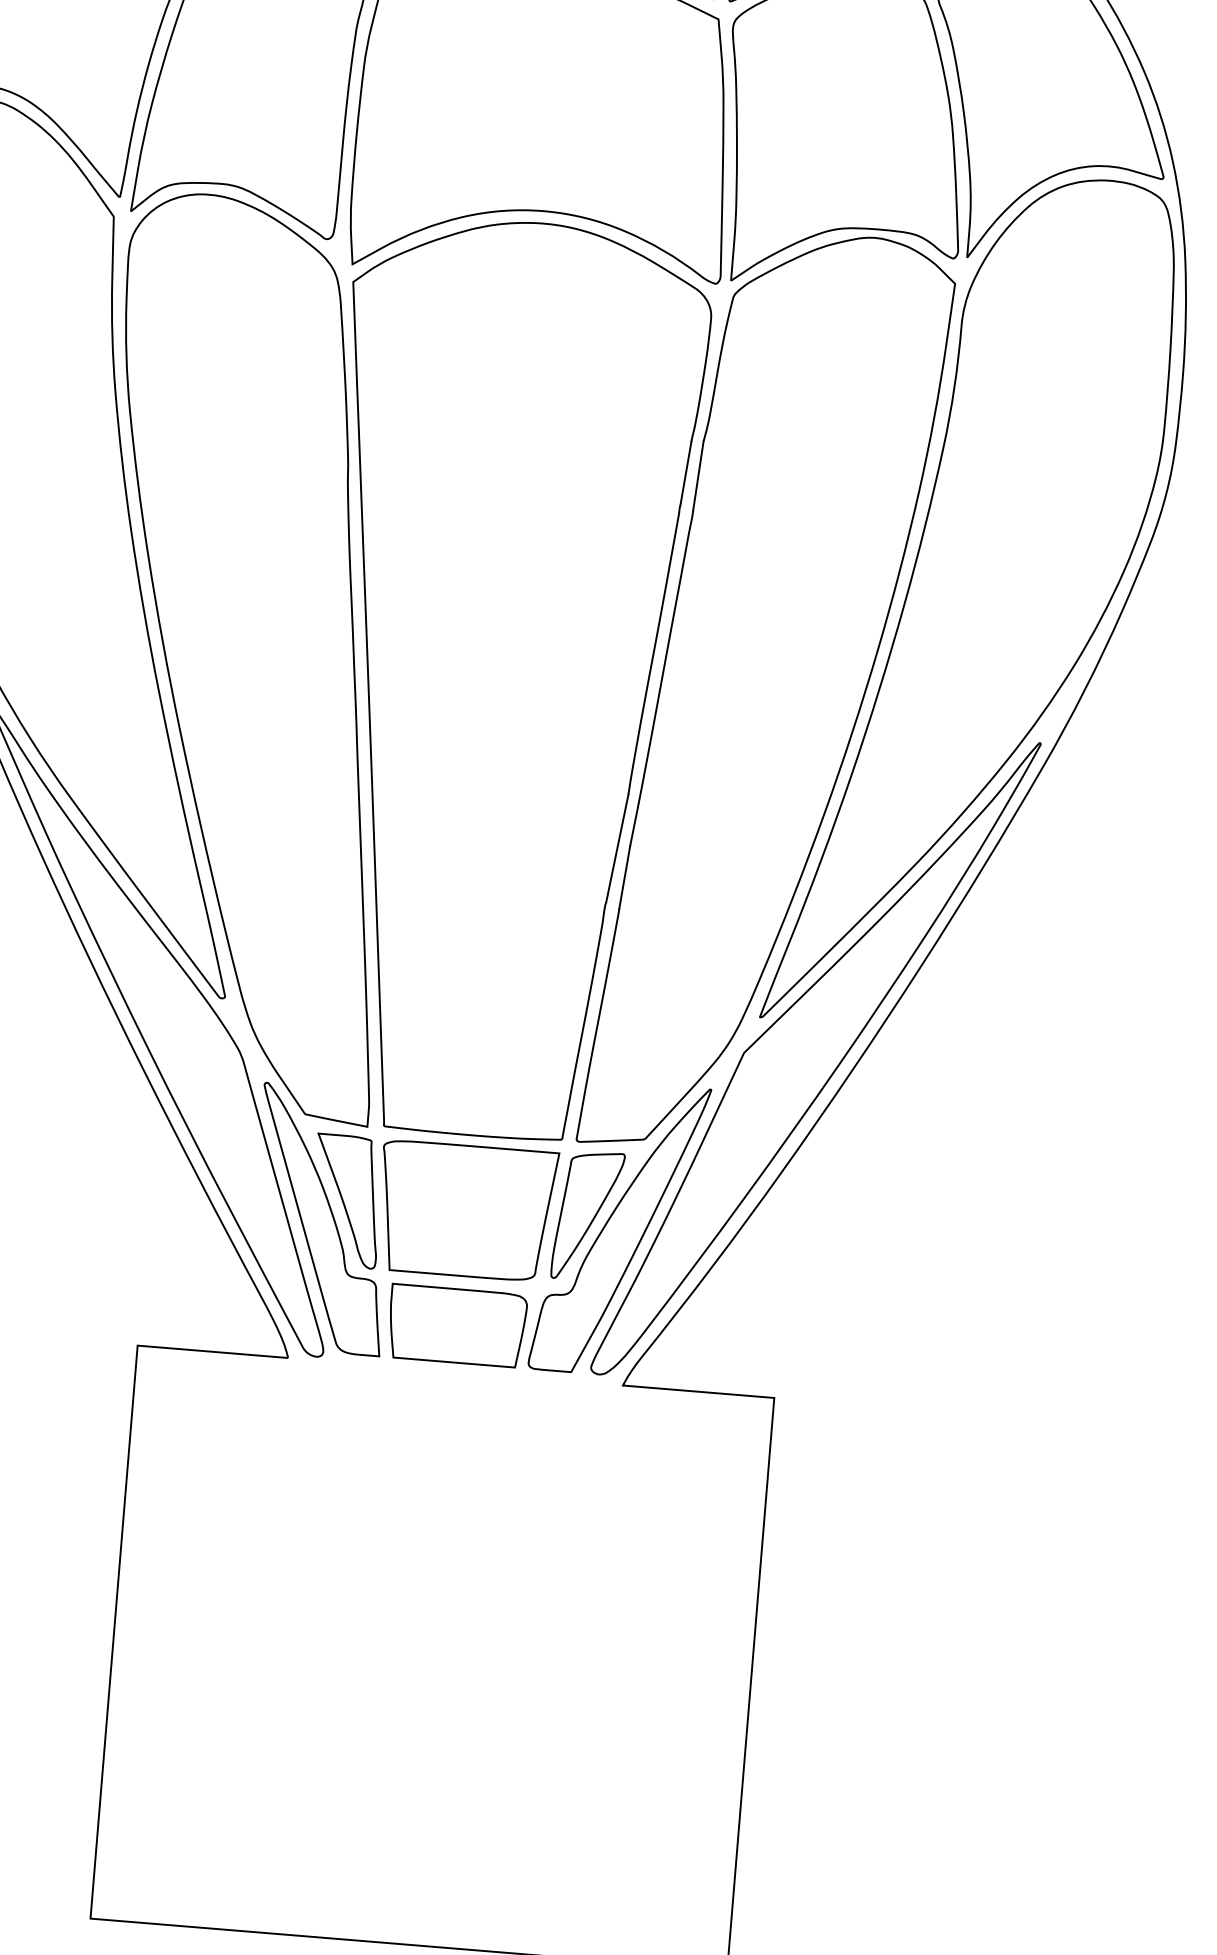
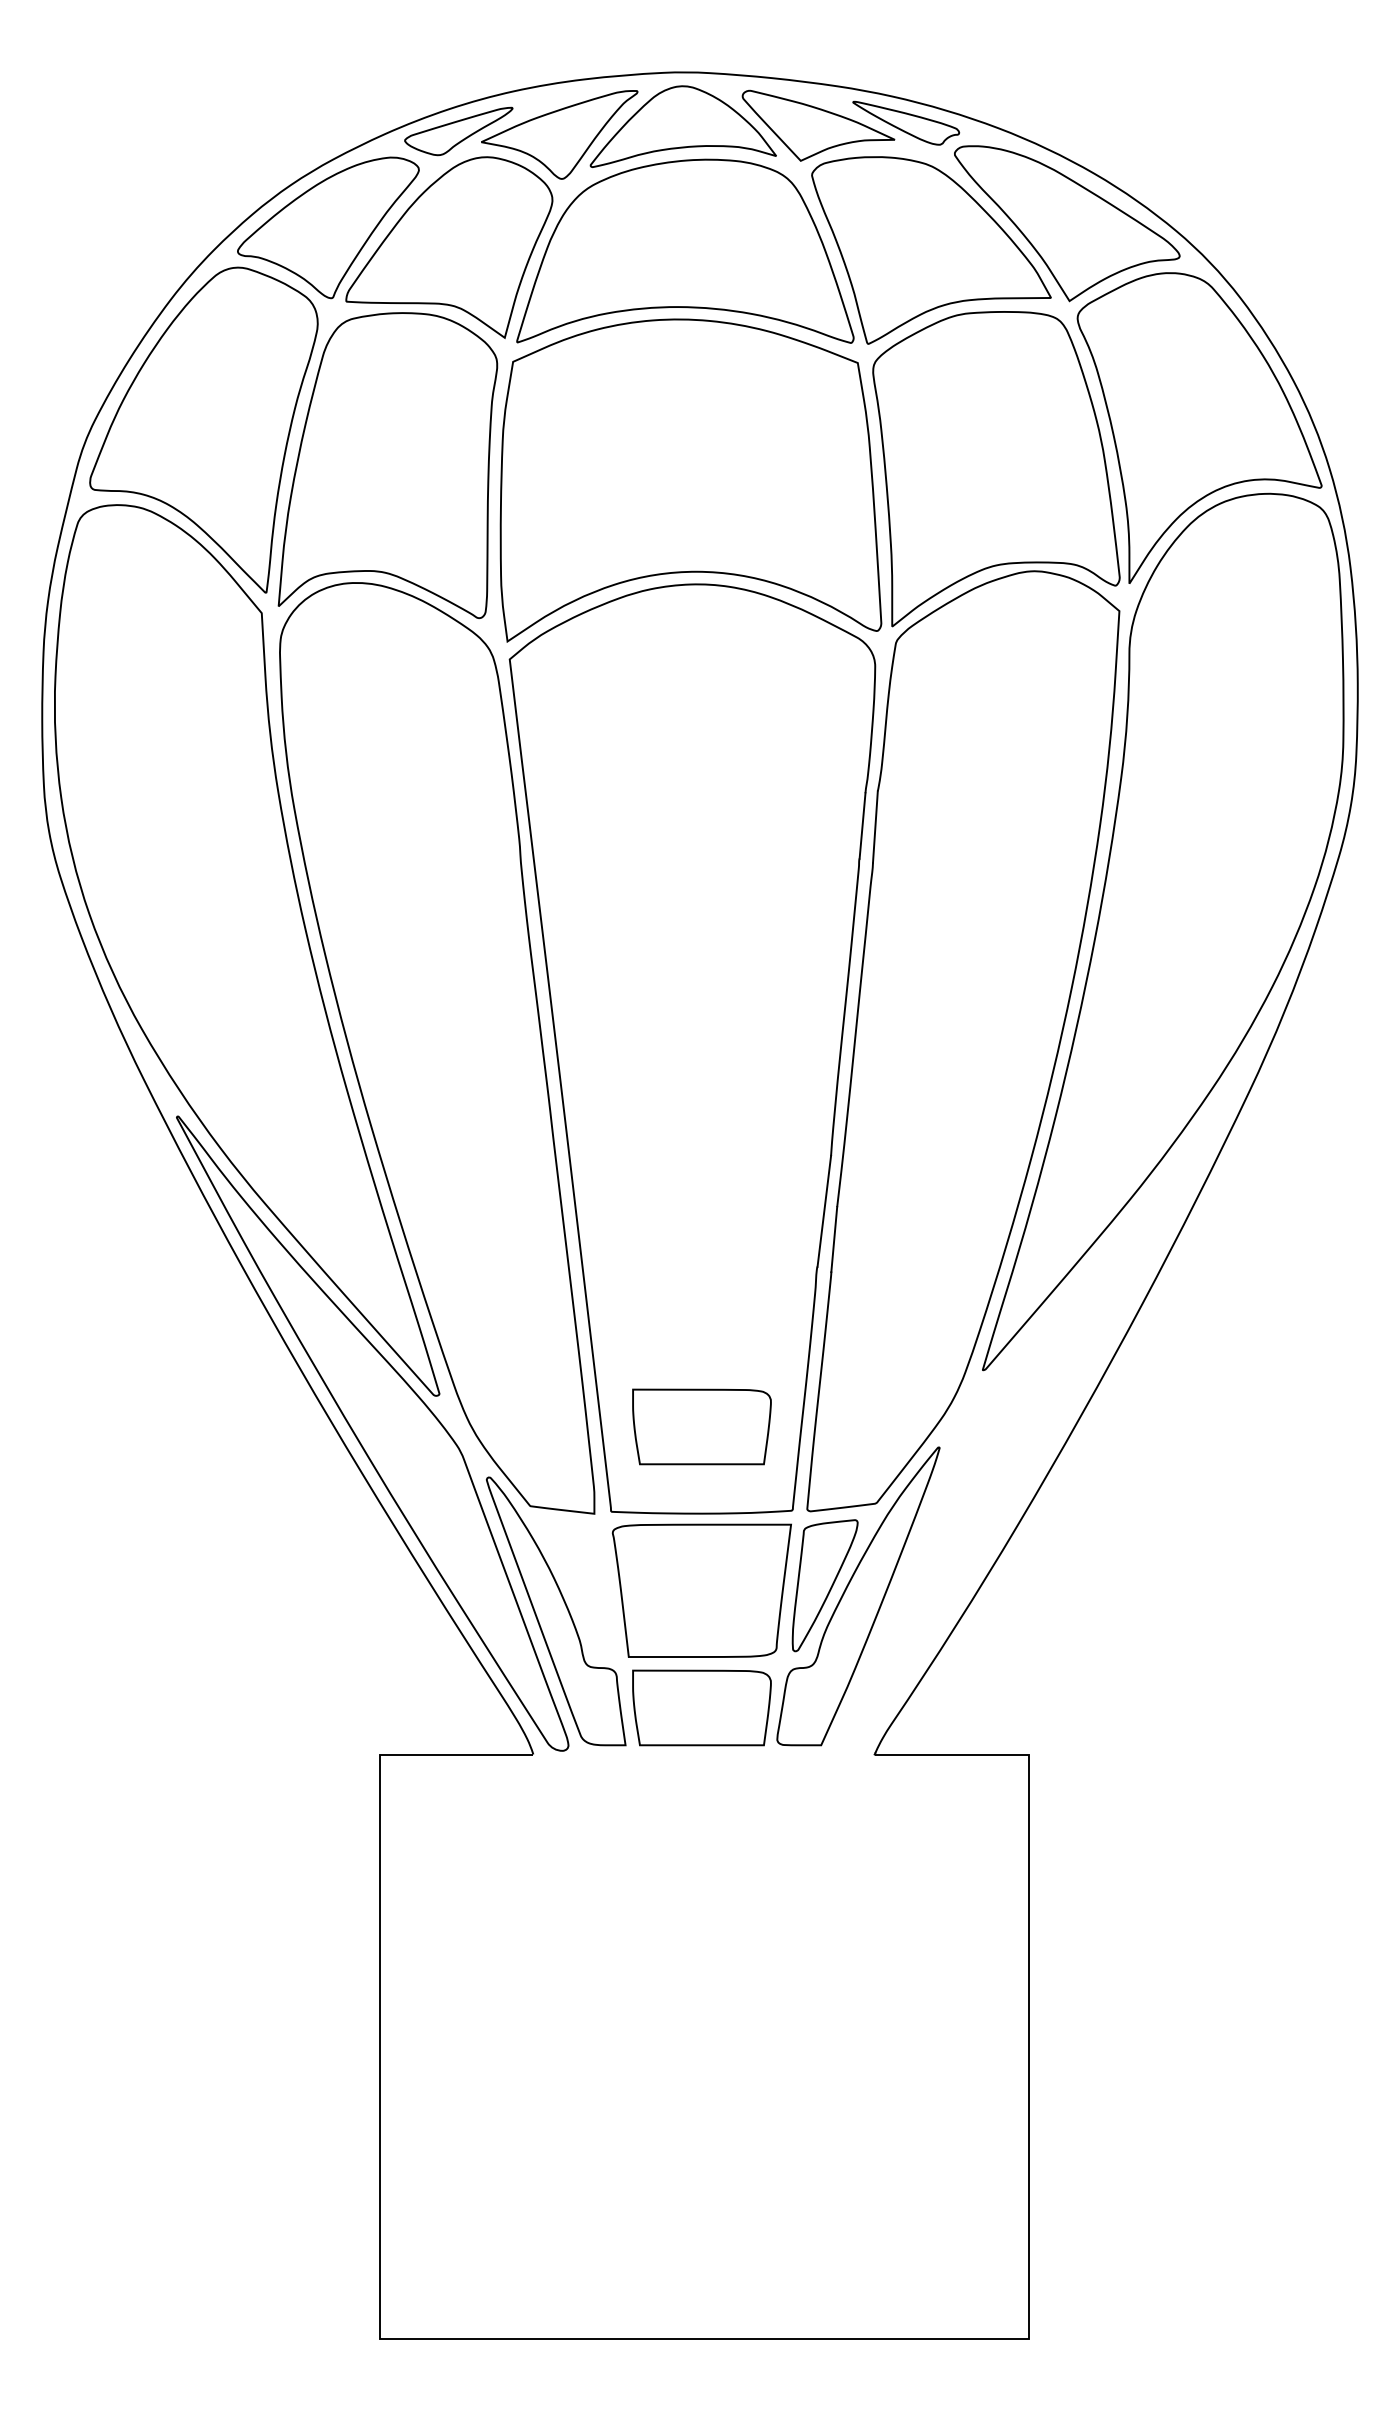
part: (479, 1049) -> (701, 1426), added
part: (815, 1058) -> (1042, 1407), removed
part: (346, 1200) -> (579, 1590), removed

